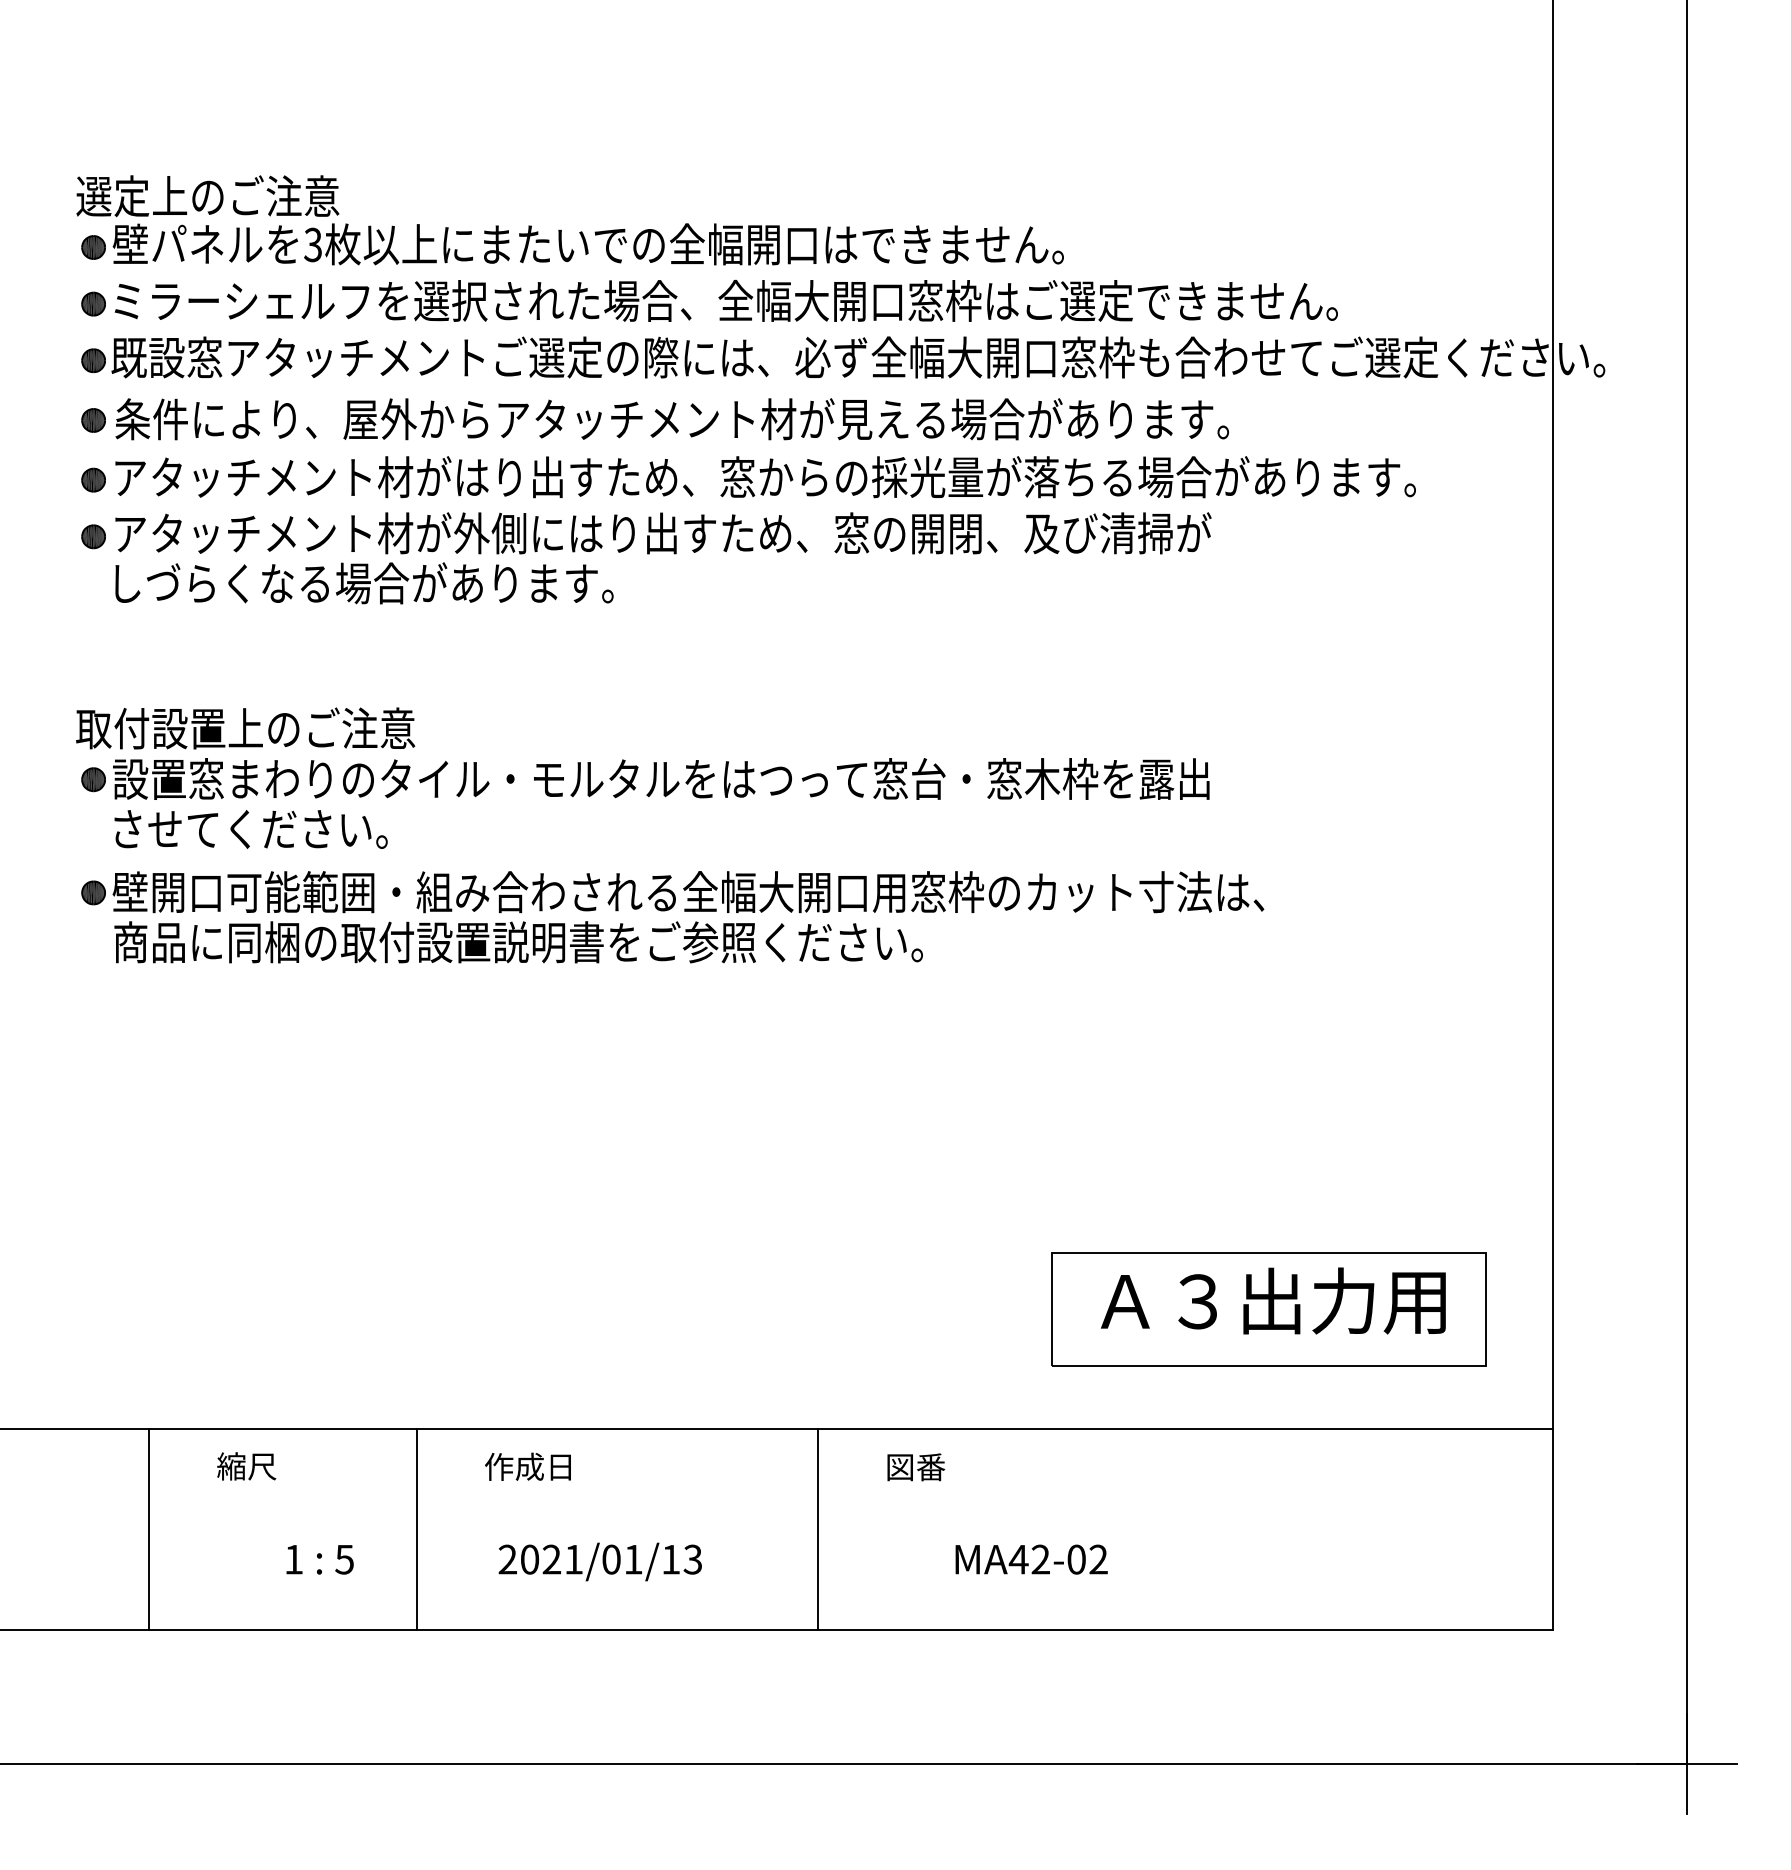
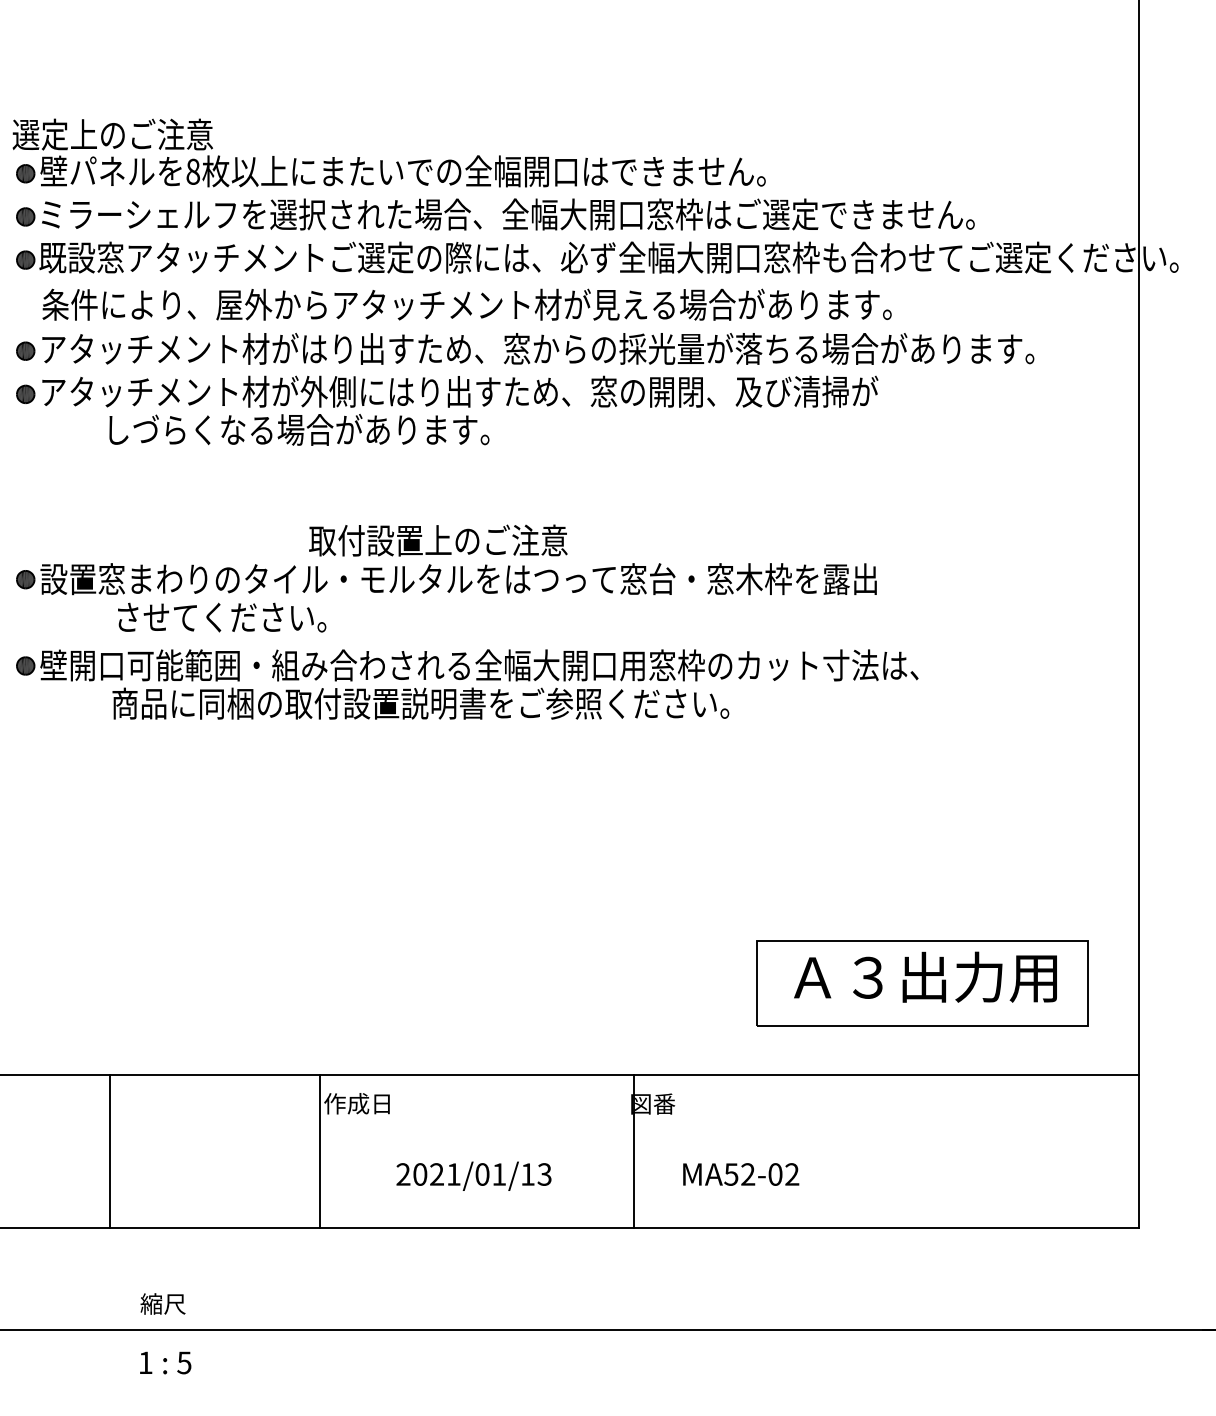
text: (313, 244) -> (193, 171), 3 -> 8
part: (93, 420) -> (25, 305), removed
text: (364, 583) -> (299, 430), moved
text: (245, 728) -> (438, 540), moved
text: (250, 829) -> (221, 617), moved
text: (518, 942) -> (420, 703), moved
text: (246, 1466) -> (162, 1304), moved
line: (149, 1529) -> (110, 1151), moved
line: (416, 1529) -> (320, 1151), moved
line: (817, 1529) -> (633, 1151), moved
text: (319, 1559) -> (165, 1362), moved
text: (1018, 1559) -> (731, 1174), MA42-02 -> MA52-02
text: (599, 1561) -> (473, 1175), moved

